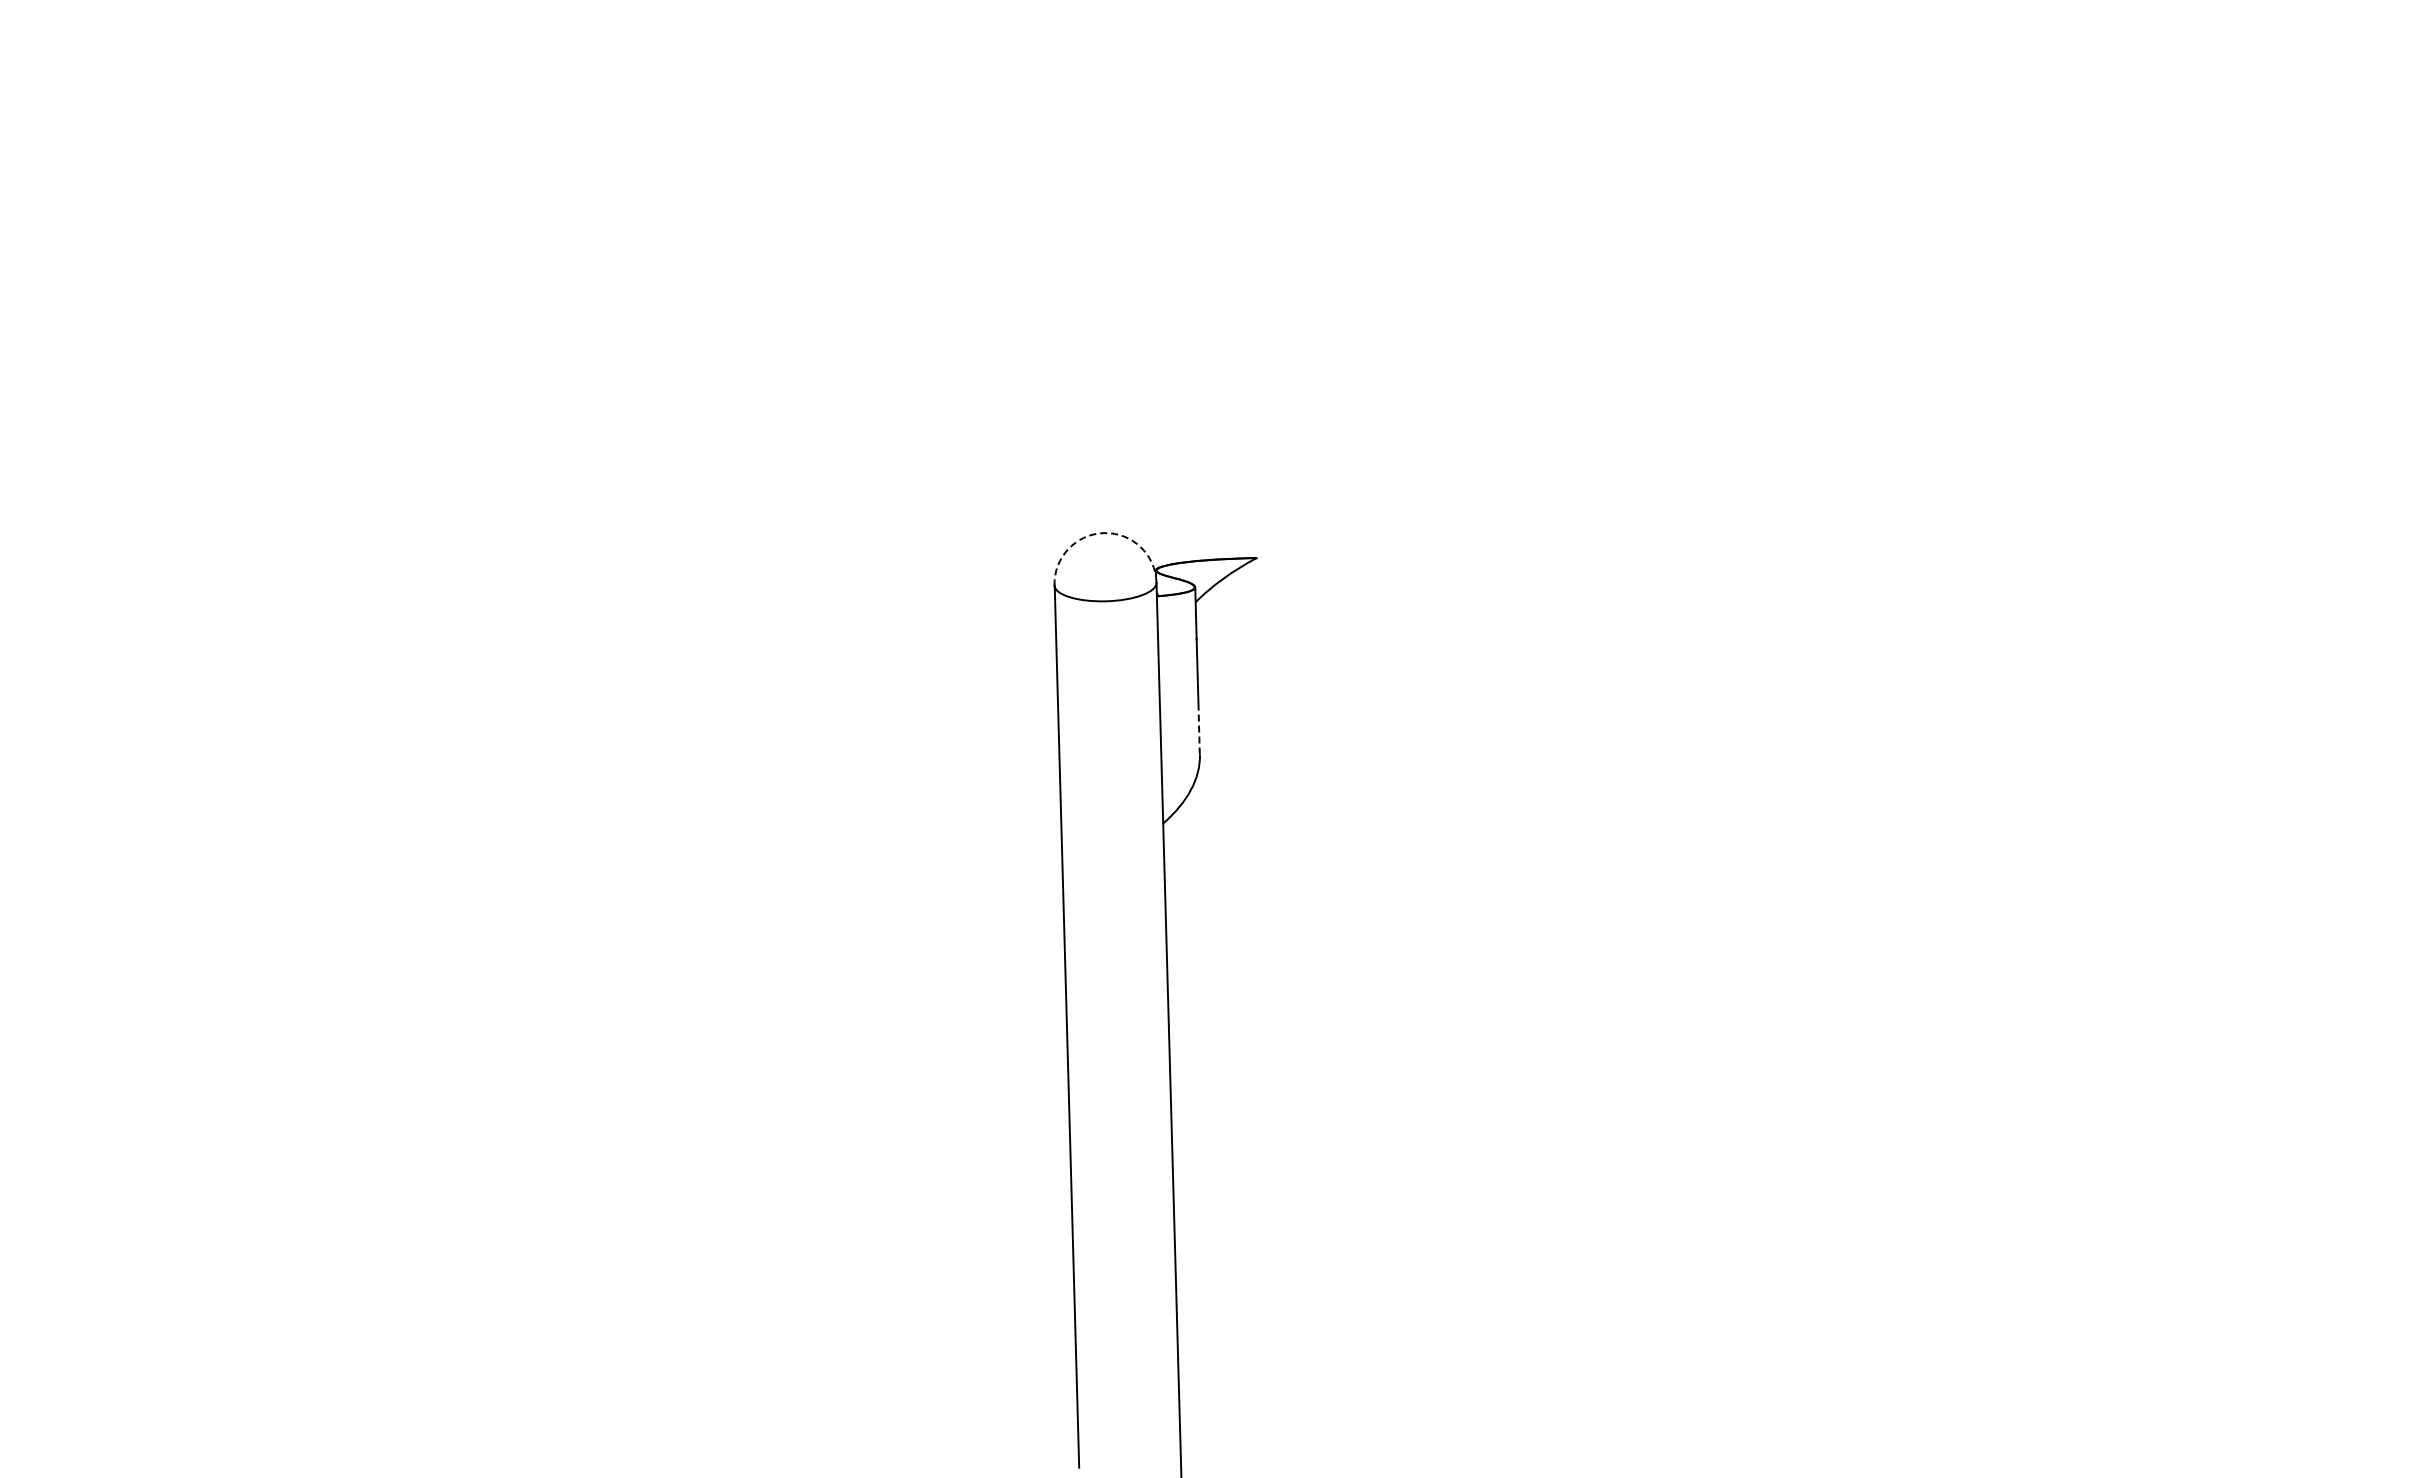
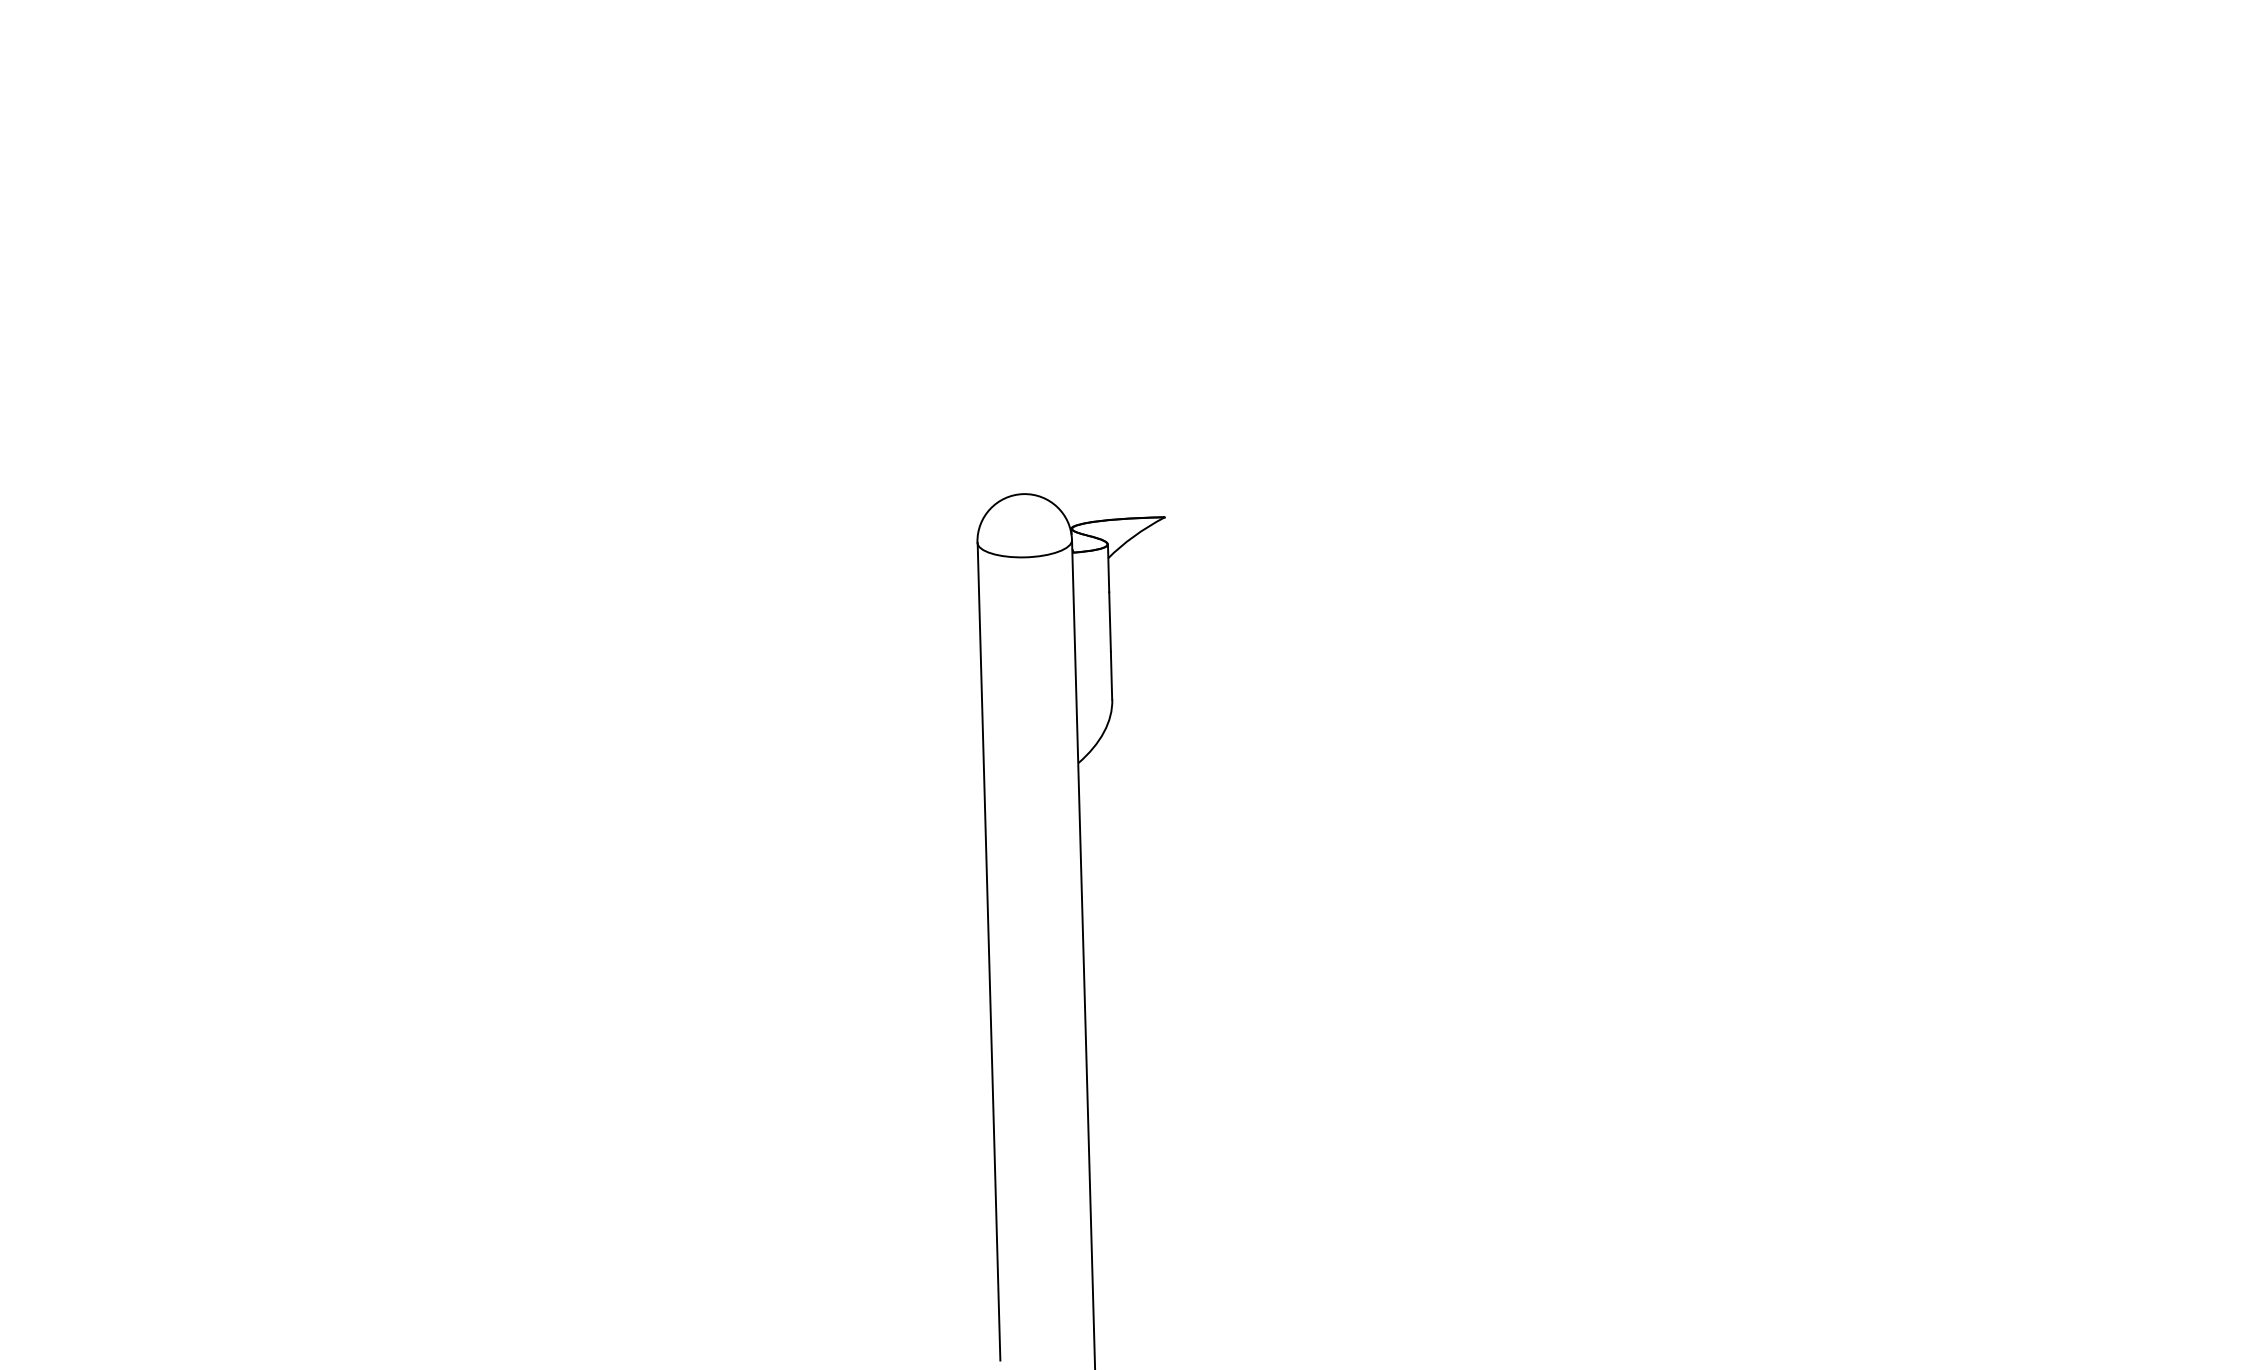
arc: (1104, 533) -> (1023, 494), dashed -> solid
line: (1199, 728) -> (1111, 675), dashed -> solid

